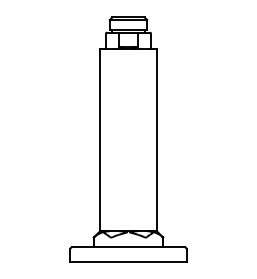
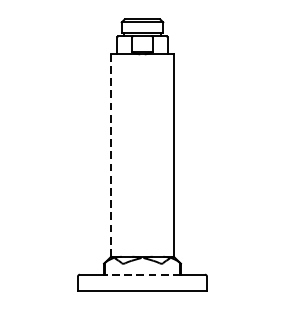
line: (100, 139) -> (111, 155), solid -> dashed
line: (128, 247) -> (142, 274), solid -> dashed

